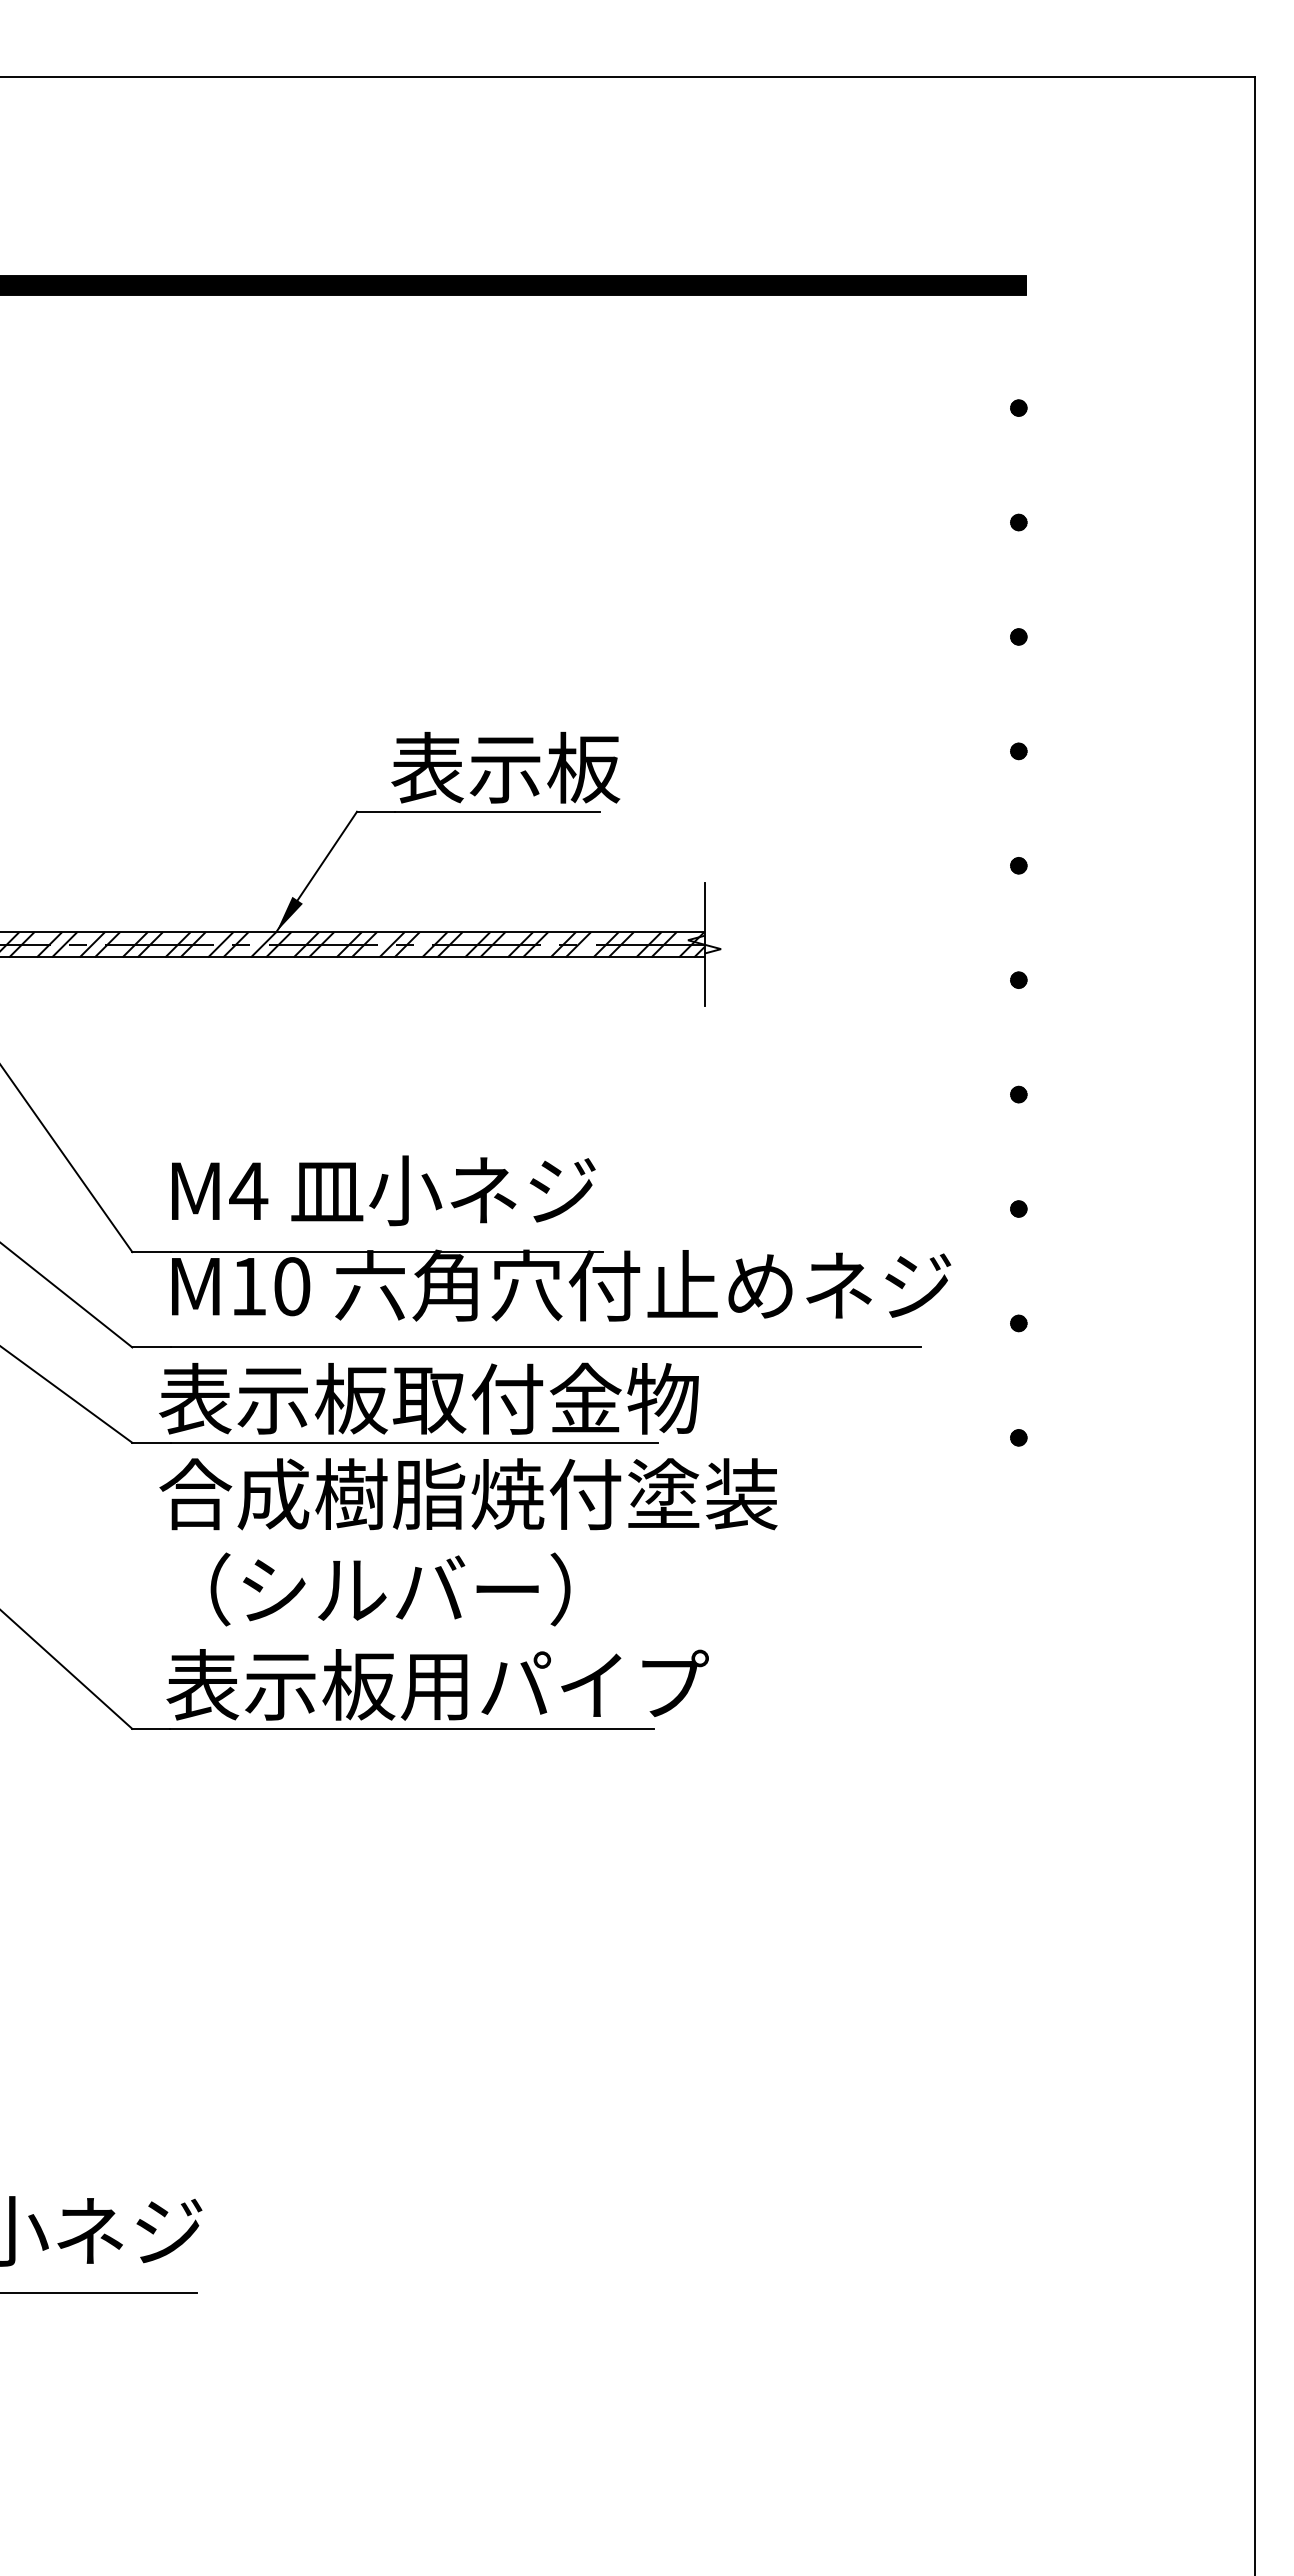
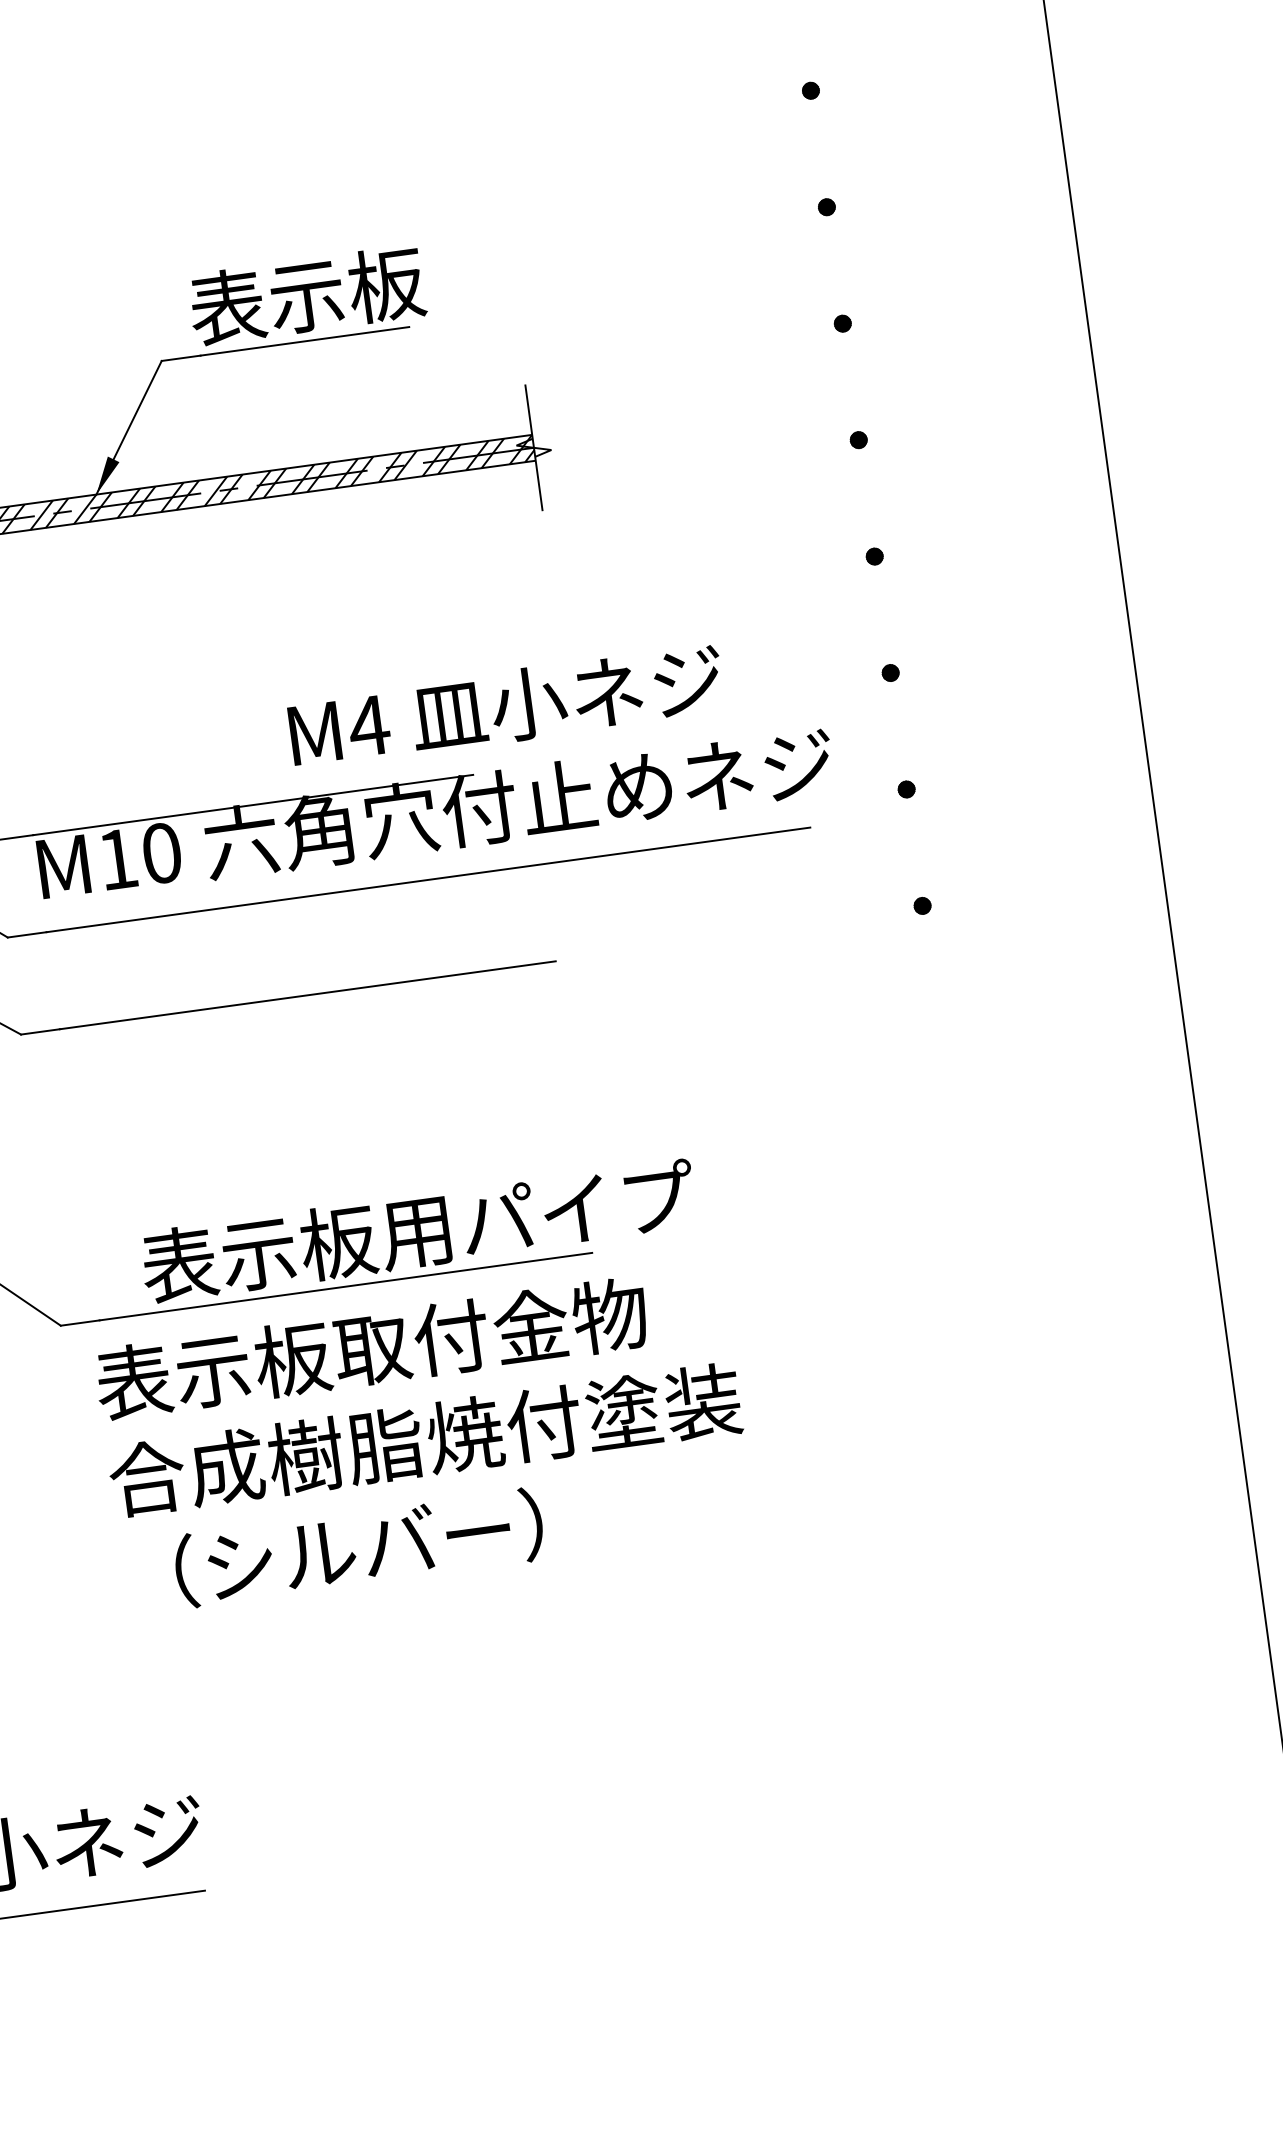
text: (383, 1190) -> (506, 706), moved
text: (468, 1494) -> (425, 1440), moved
text: (437, 1684) -> (418, 1230), moved

